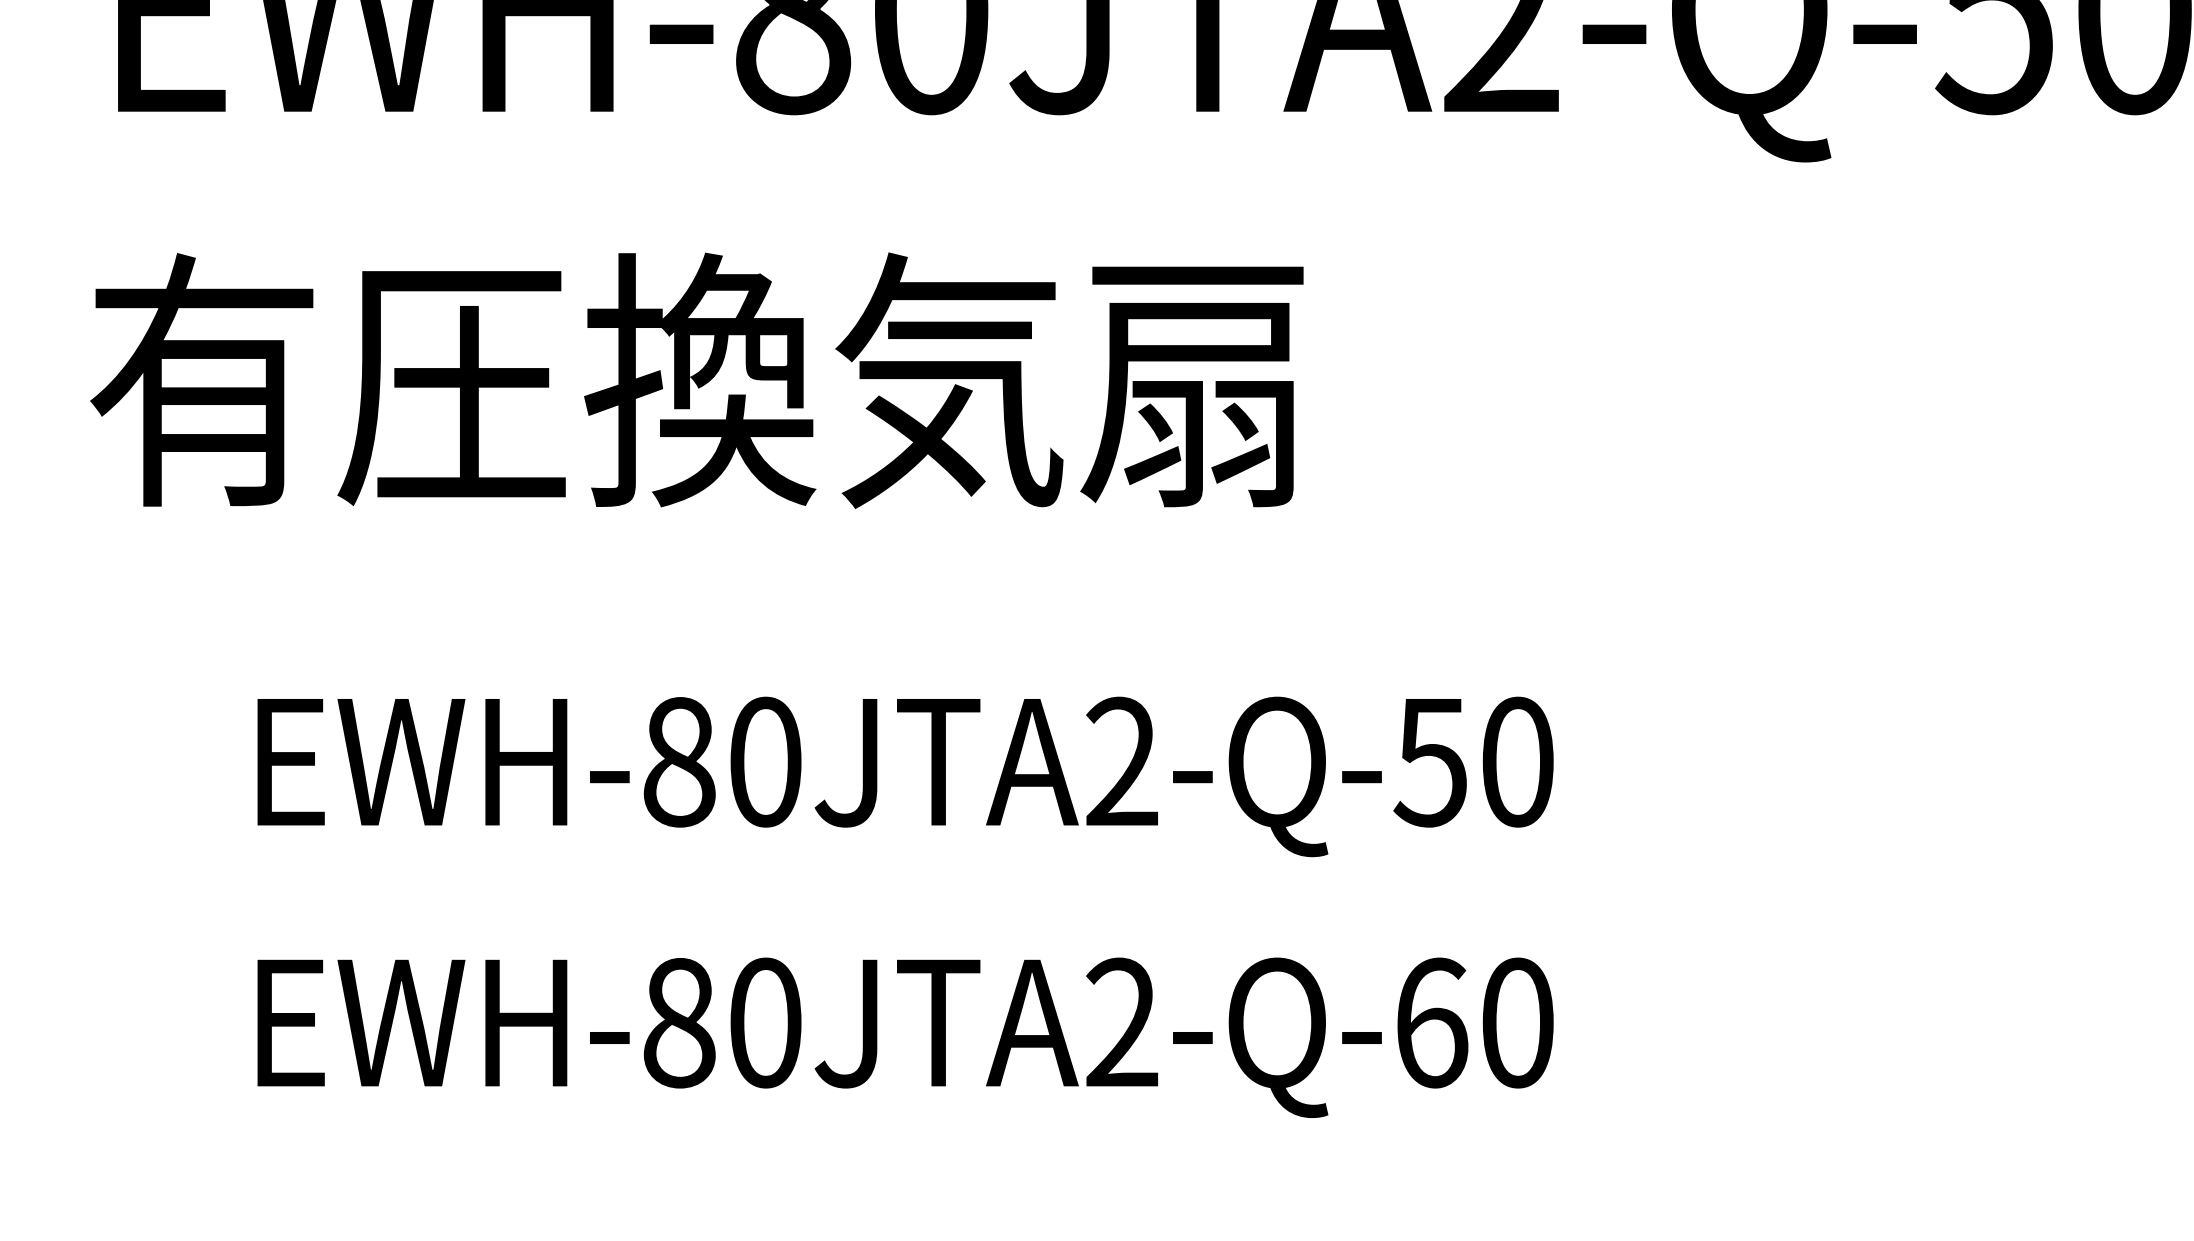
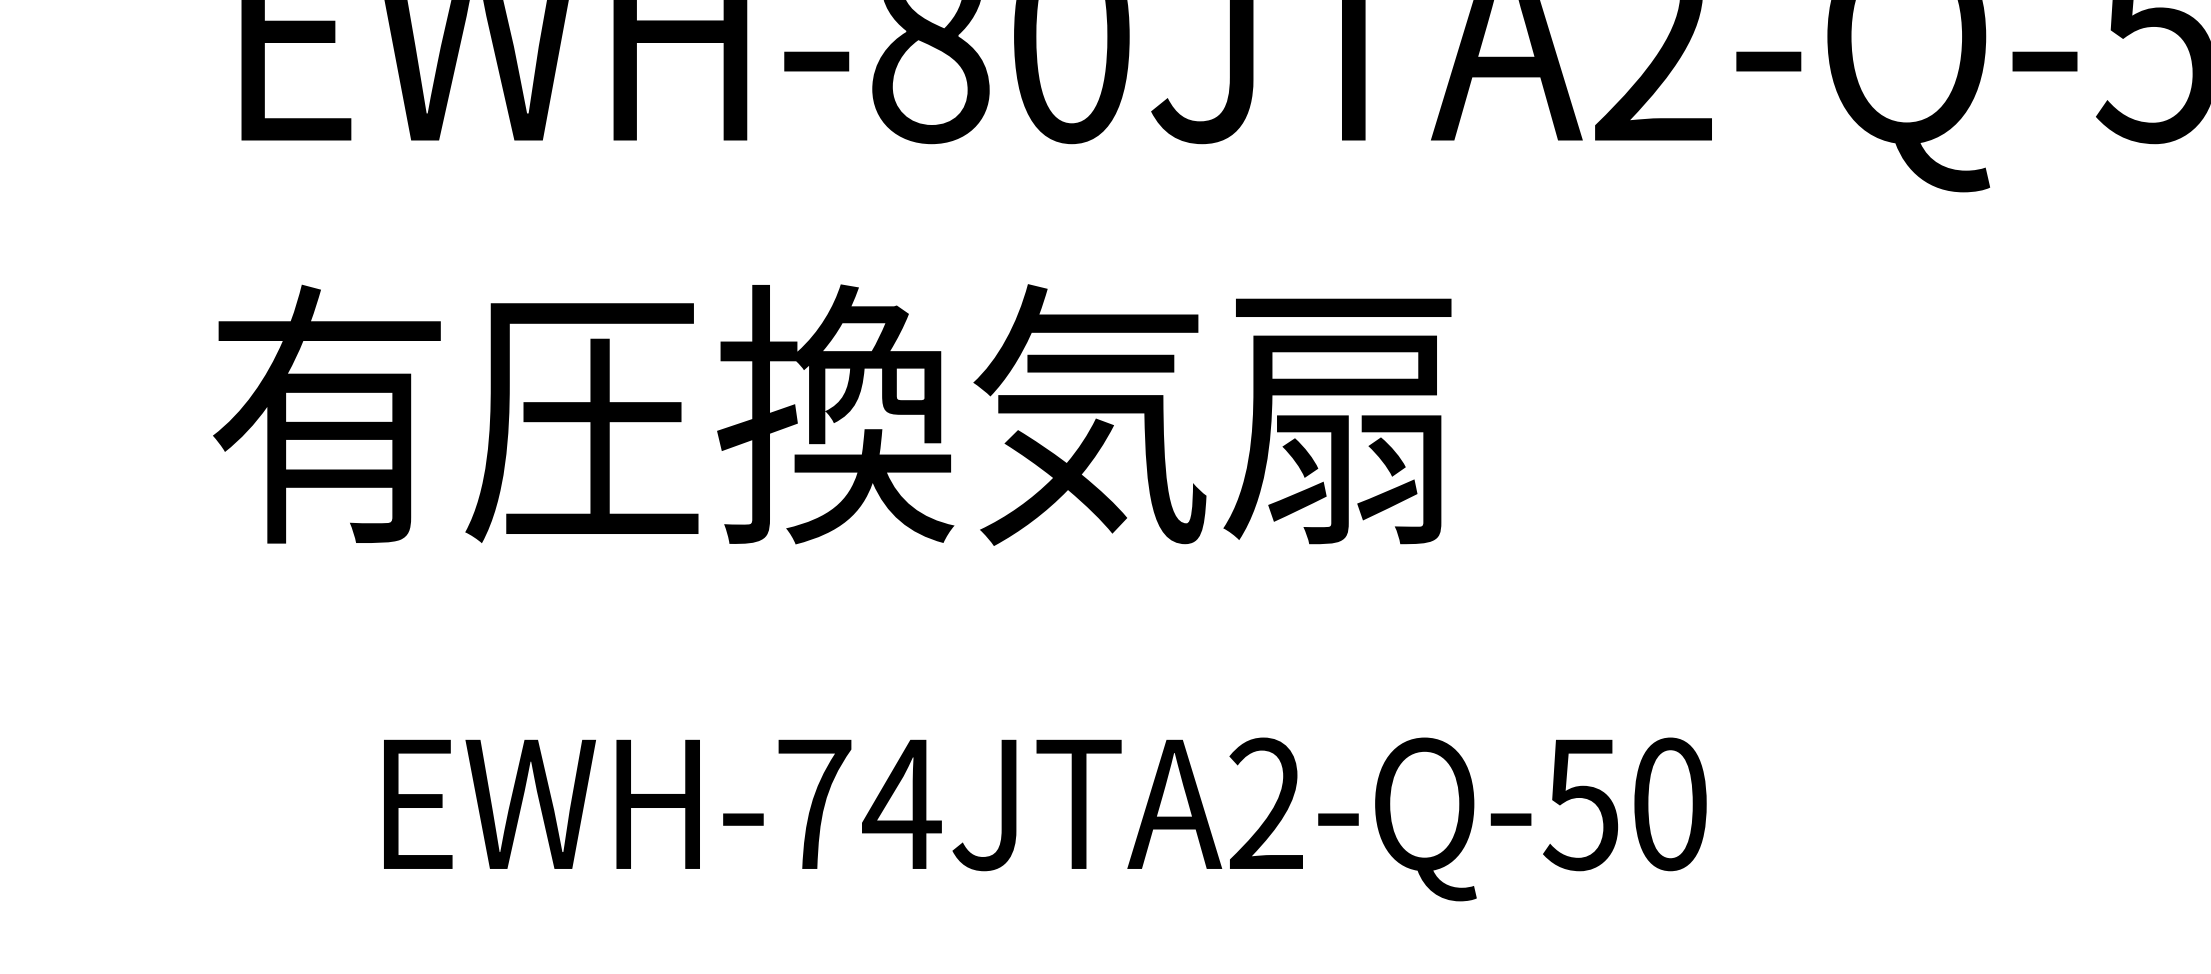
text: (723, 761) -> (859, 803), EWH-80JTA2-Q-50 -> EWH-74JTA2-Q-50

